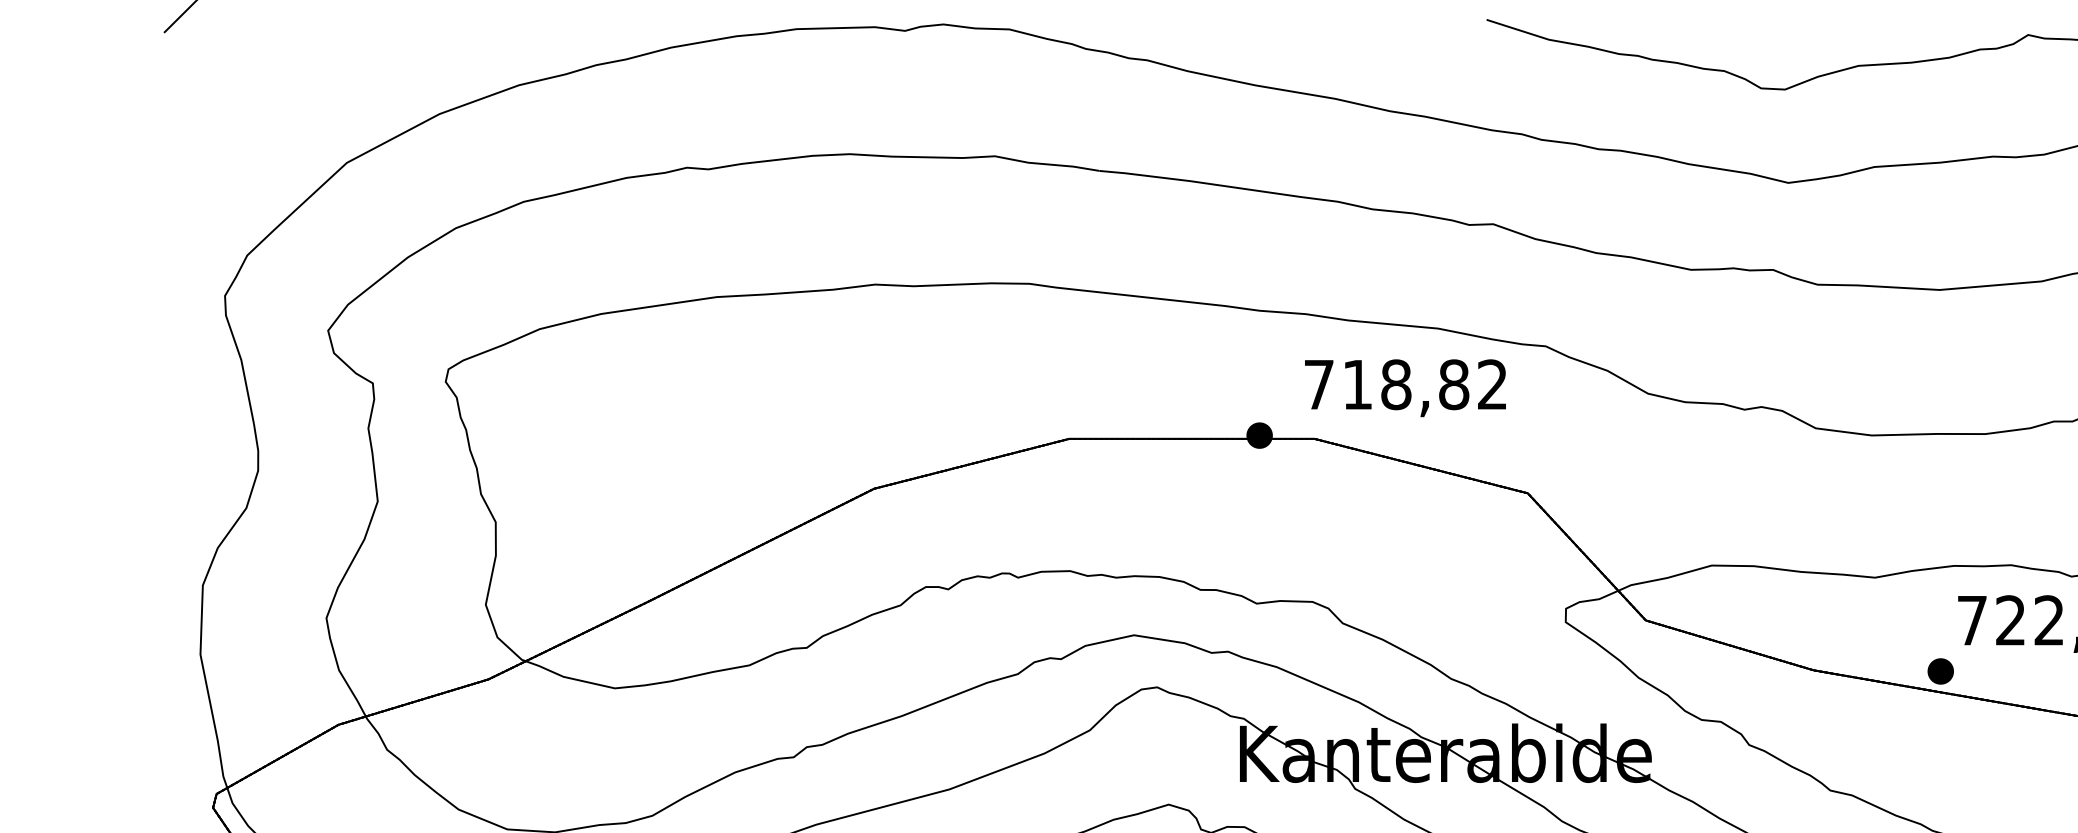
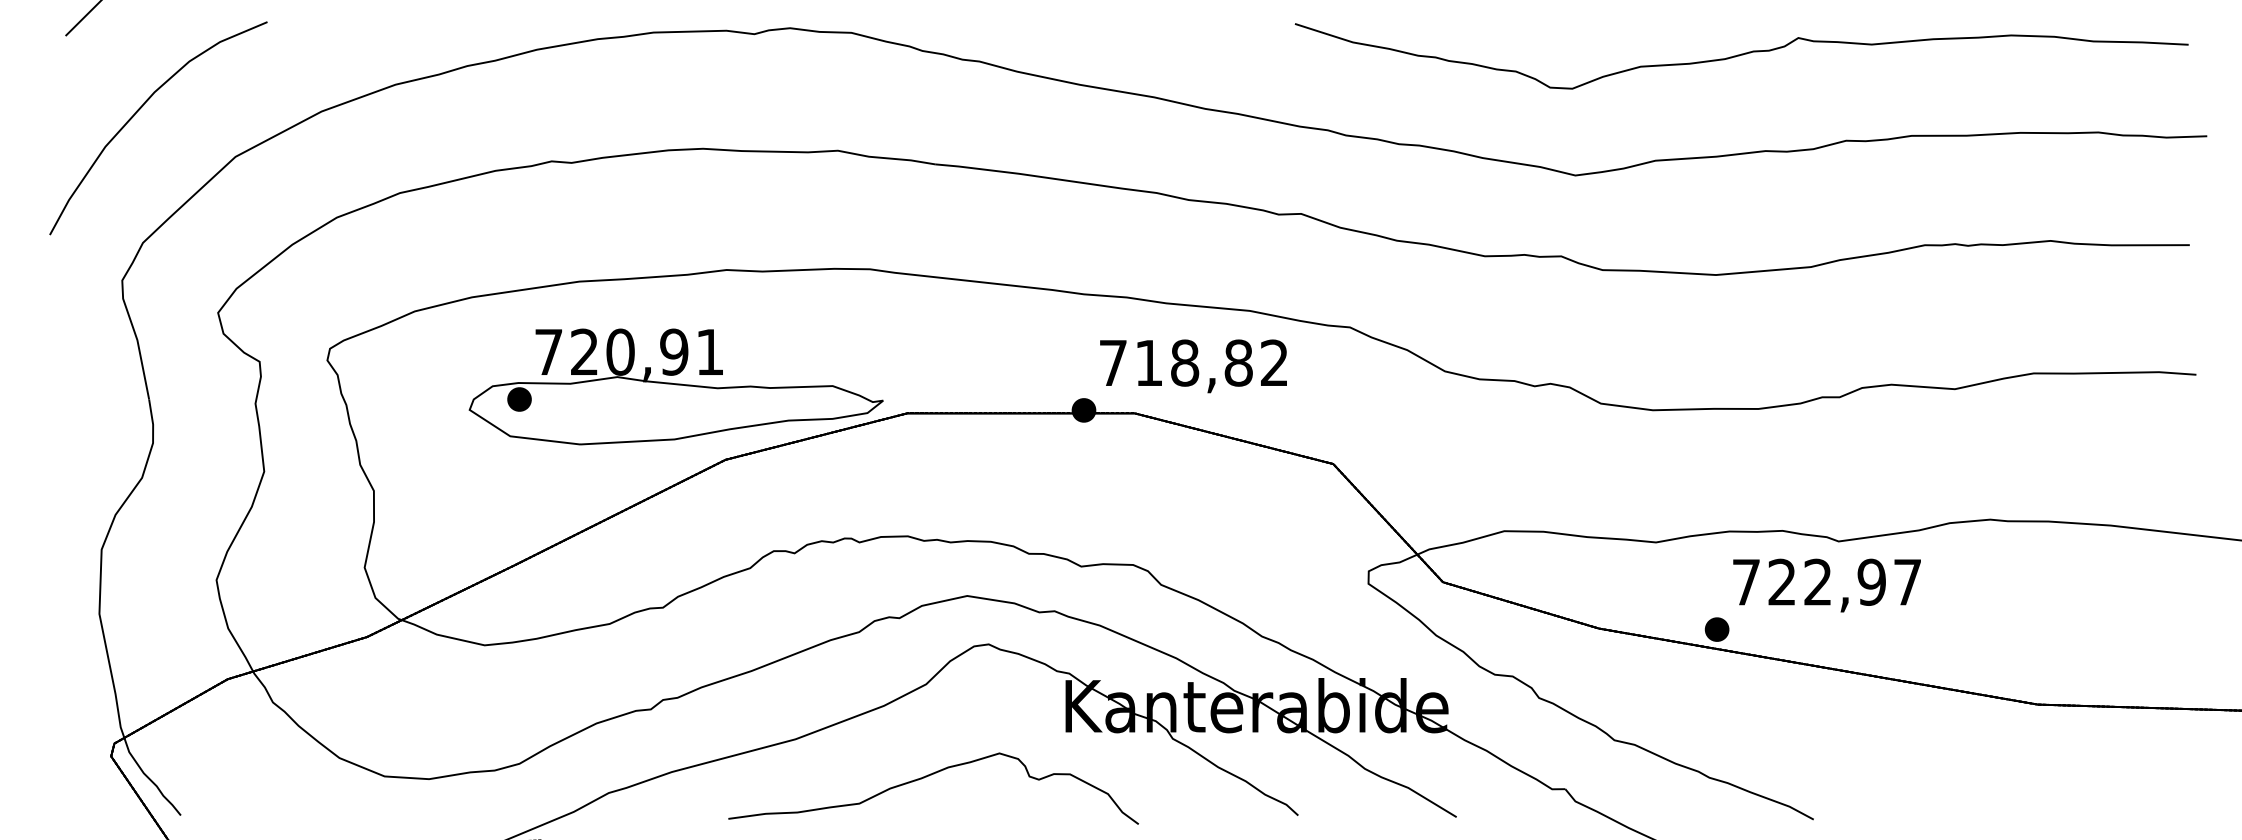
curve: (244, 111) -> (140, 109), added
text: (1405, 388) -> (1193, 366), moved
part: (820, 409) -> (675, 386), added

